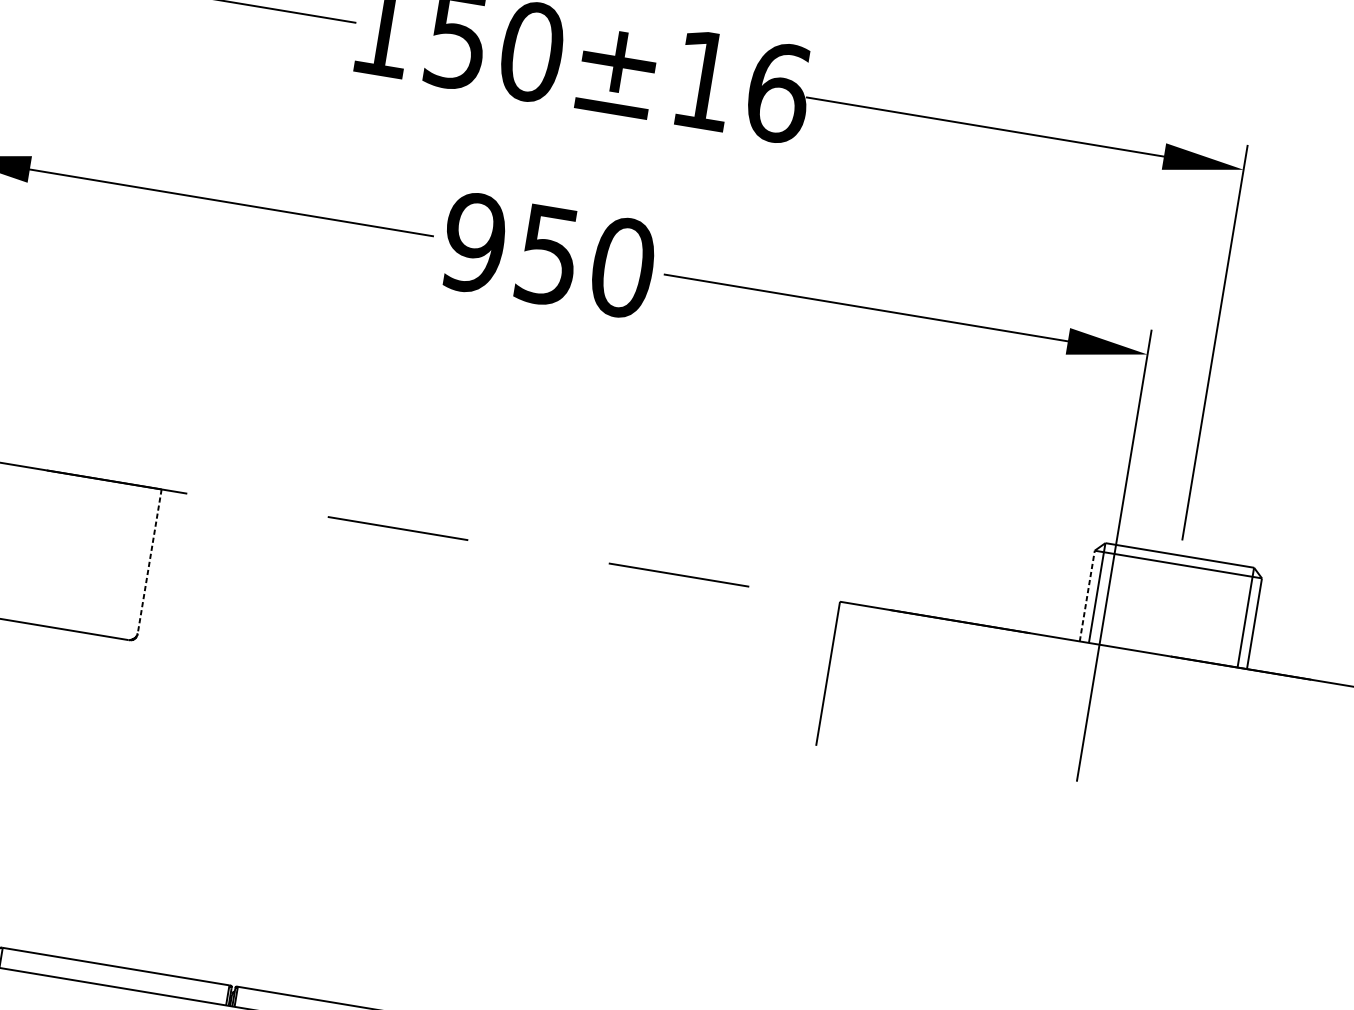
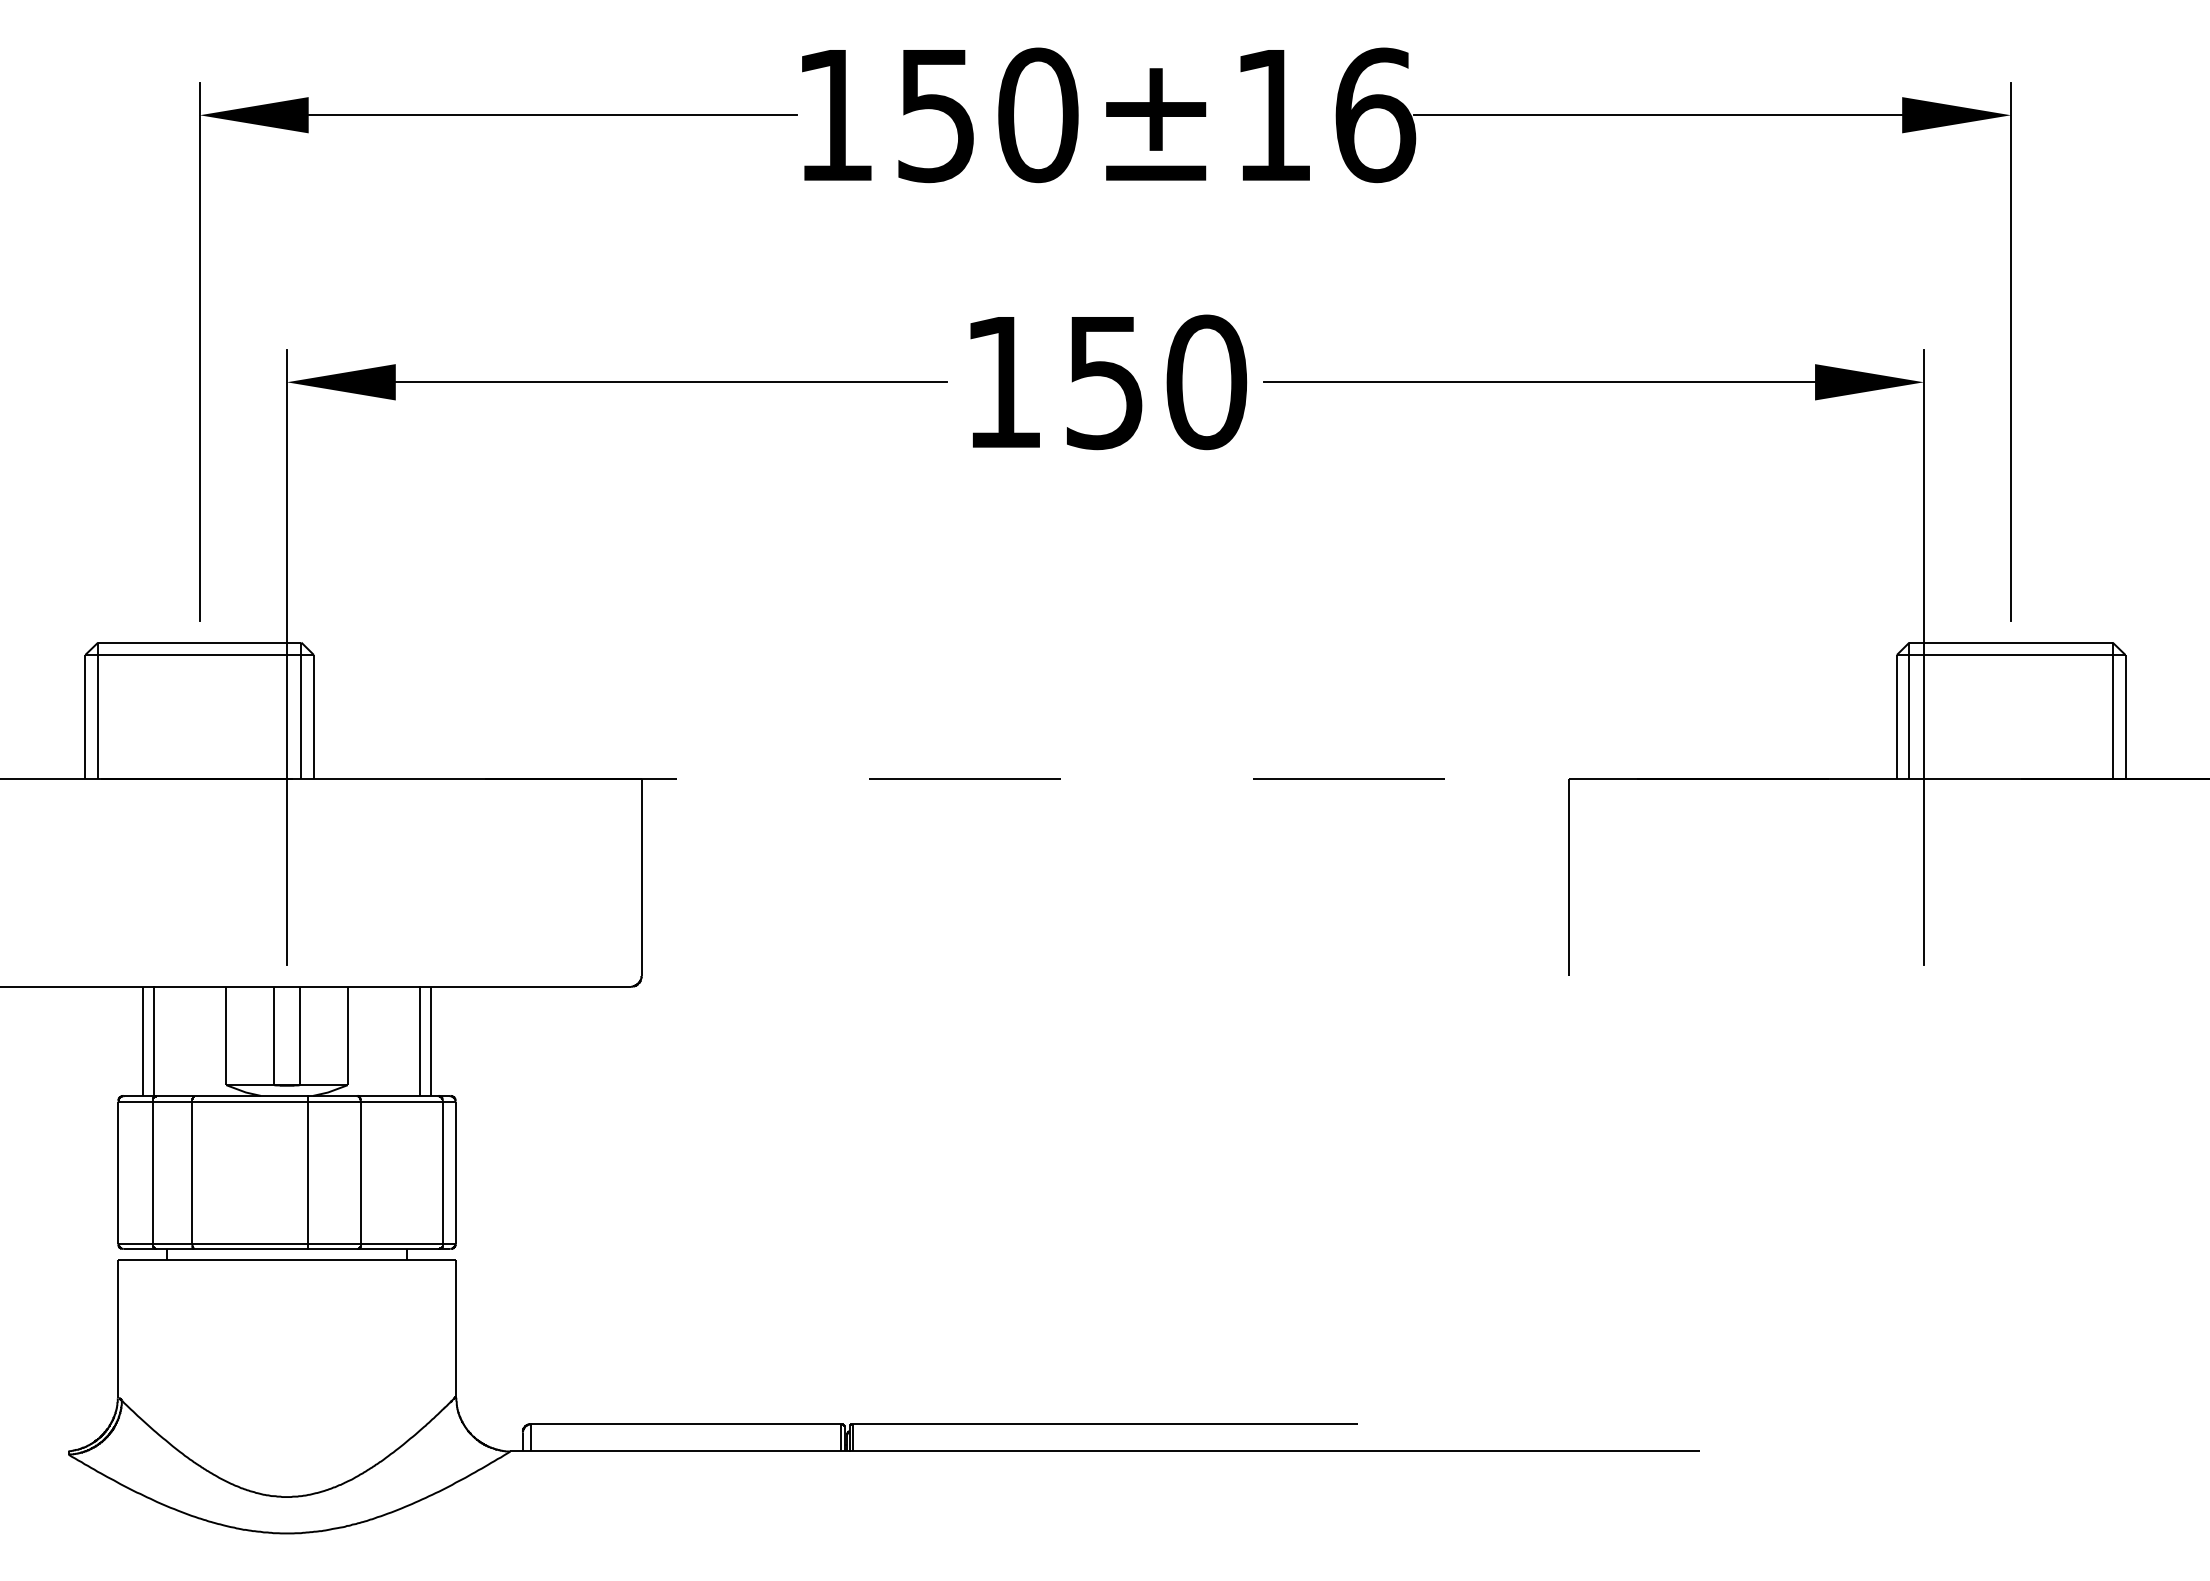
text: (474, 243) -> (1003, 382), 950 -> 150
line: (149, 562) -> (641, 878), dashed -> solid
line: (1087, 595) -> (1896, 716), dashed -> solid

